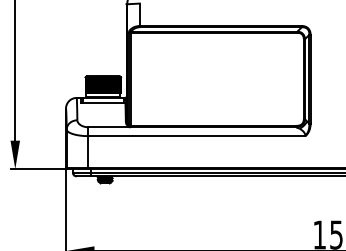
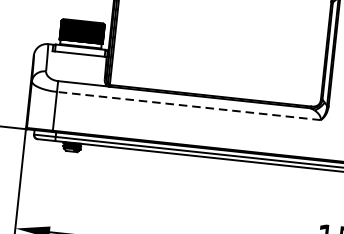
line: (196, 136) -> (188, 106), solid -> dashed

